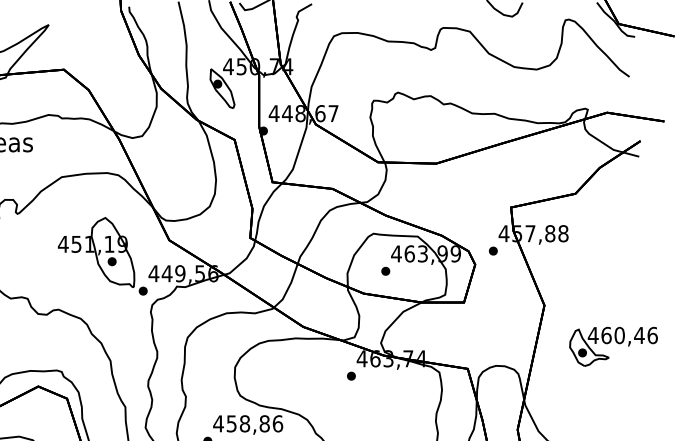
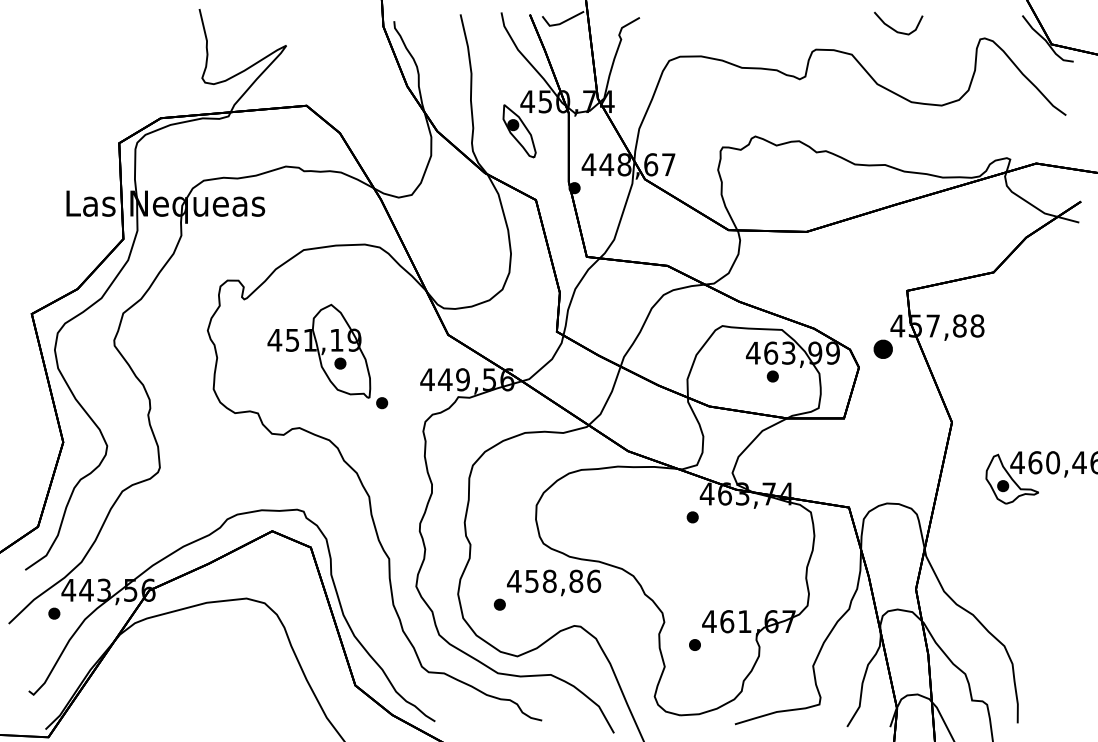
part: (493, 251) -> (883, 349), size x1.6
part: (102, 256) -> (327, 356), moved
part: (385, 271) -> (772, 376), moved

